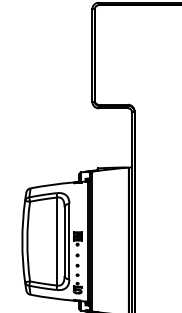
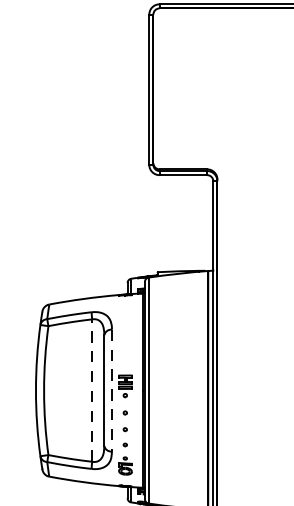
line: (57, 241) -> (92, 390), solid -> dashed
line: (69, 241) -> (112, 390), solid -> dashed

